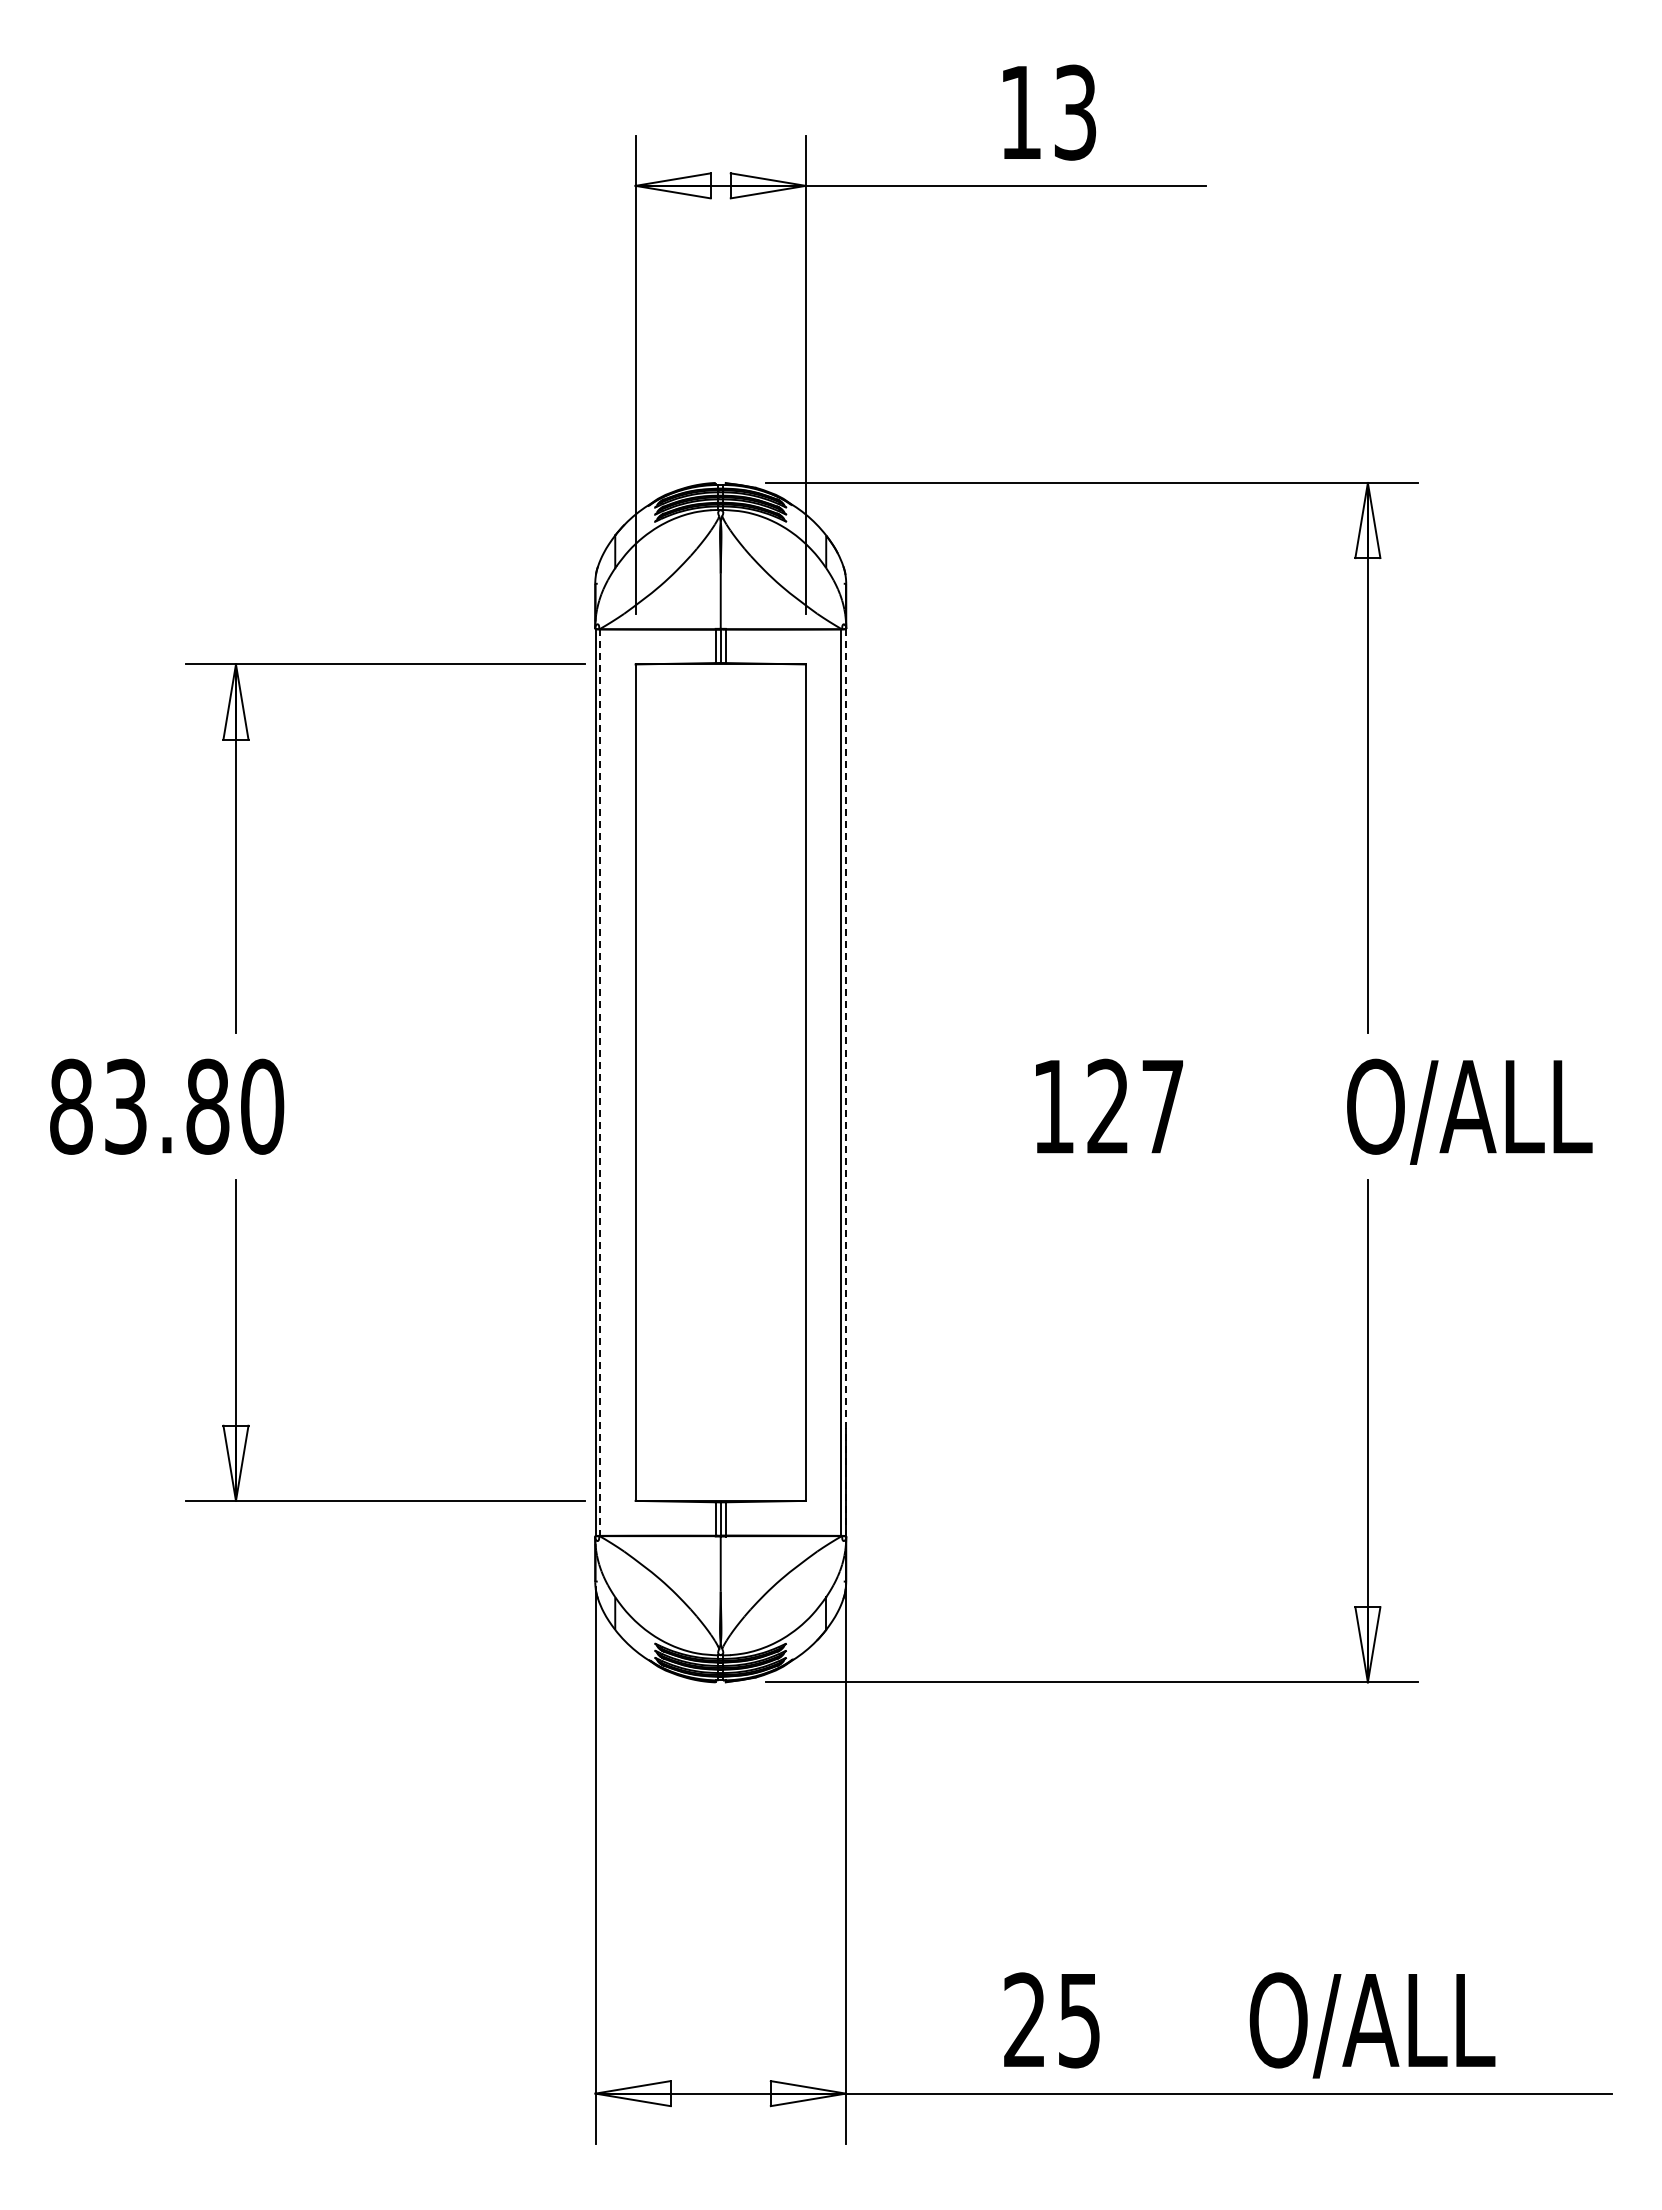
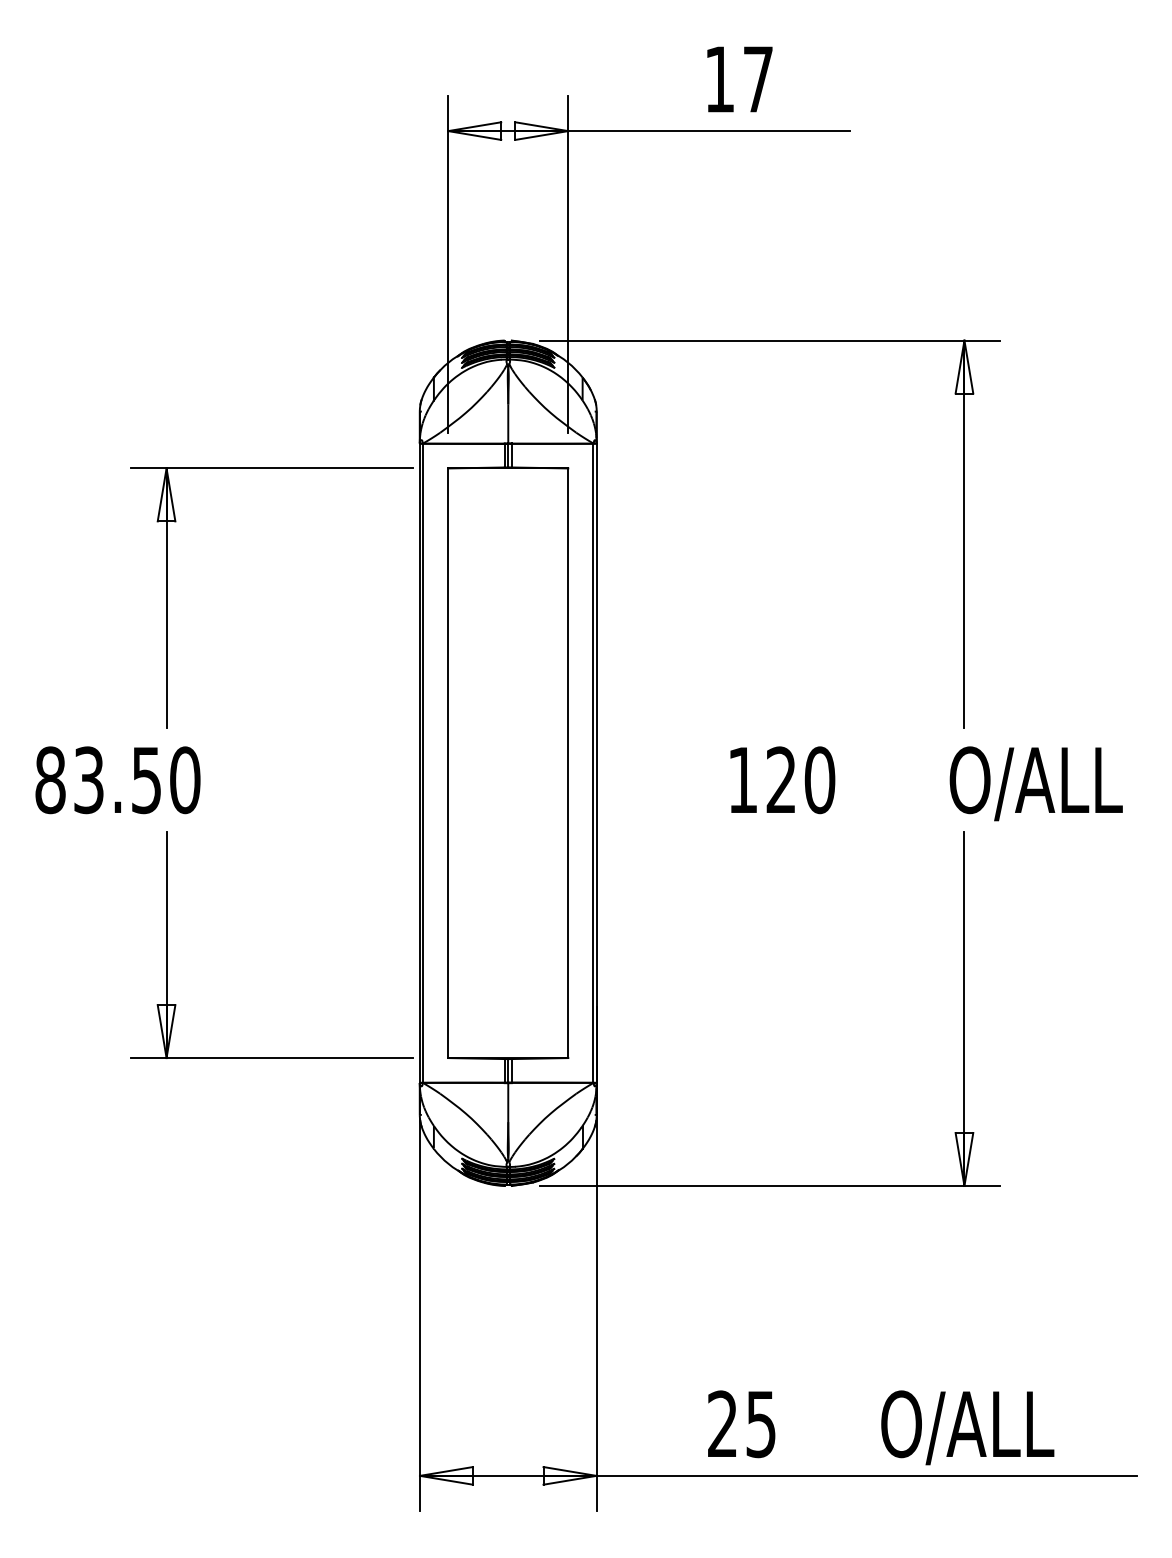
text: (1075, 112) -> (758, 79), 13 -> 17
line: (600, 1083) -> (423, 763), dashed -> solid
line: (845, 1083) -> (596, 763), dashed -> solid
text: (207, 1106) -> (146, 780), 83.80 -> 83.50
text: (1162, 1106) -> (819, 780), 127 -> 120

